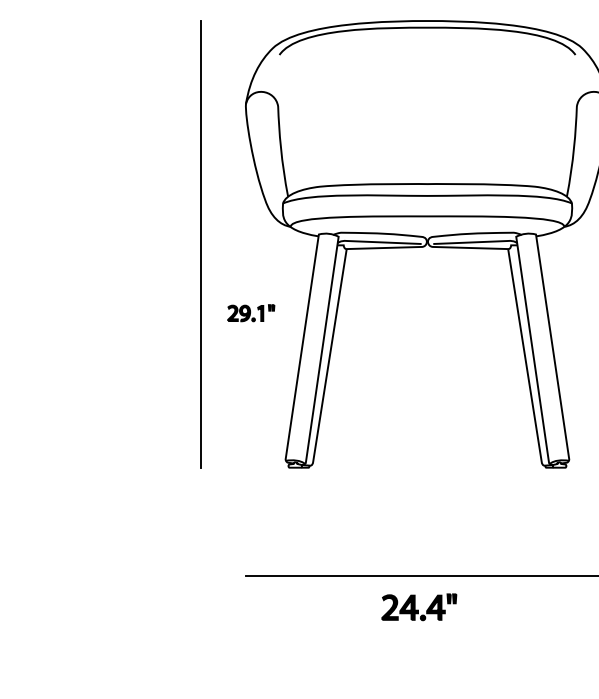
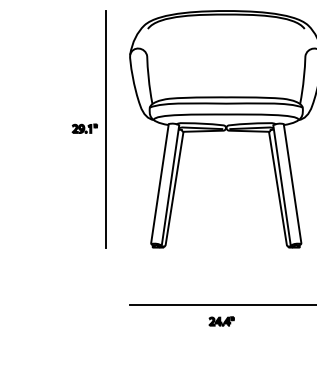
part: (250, 312) -> (84, 128), moved
part: (418, 607) -> (221, 321), size x0.62

